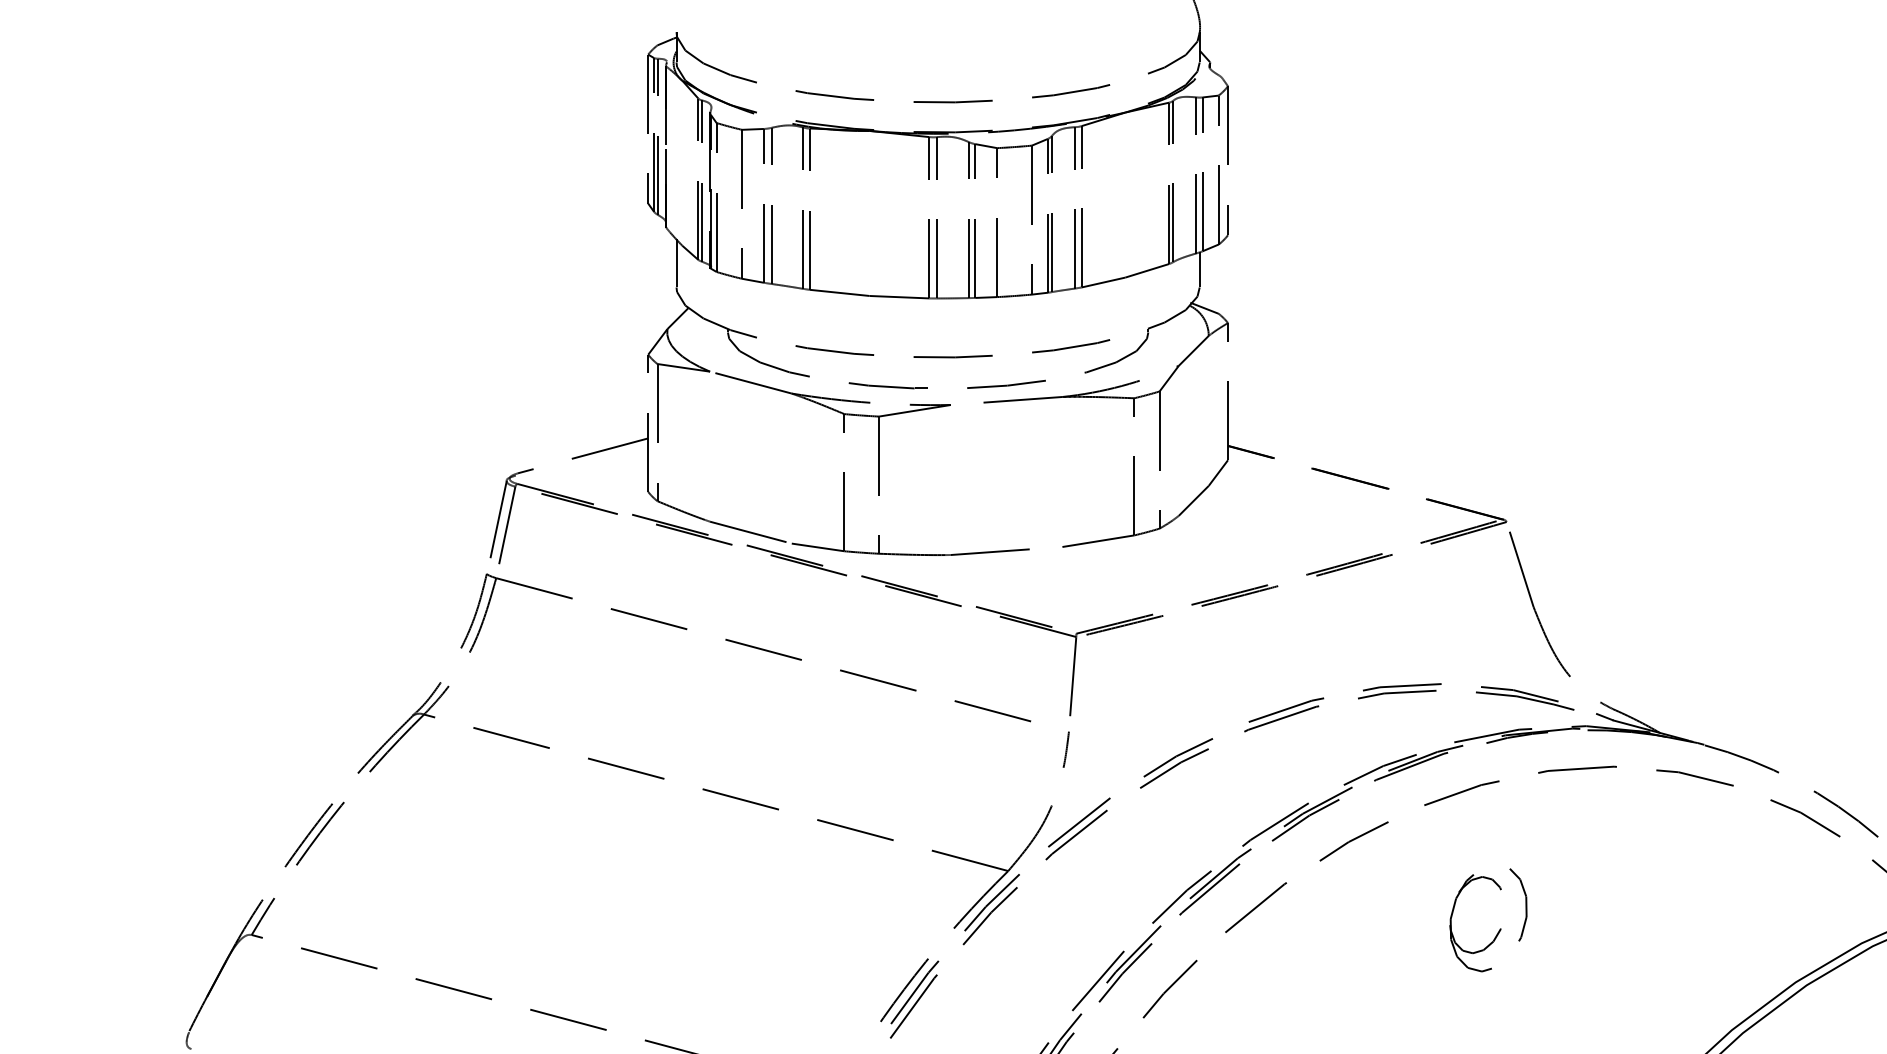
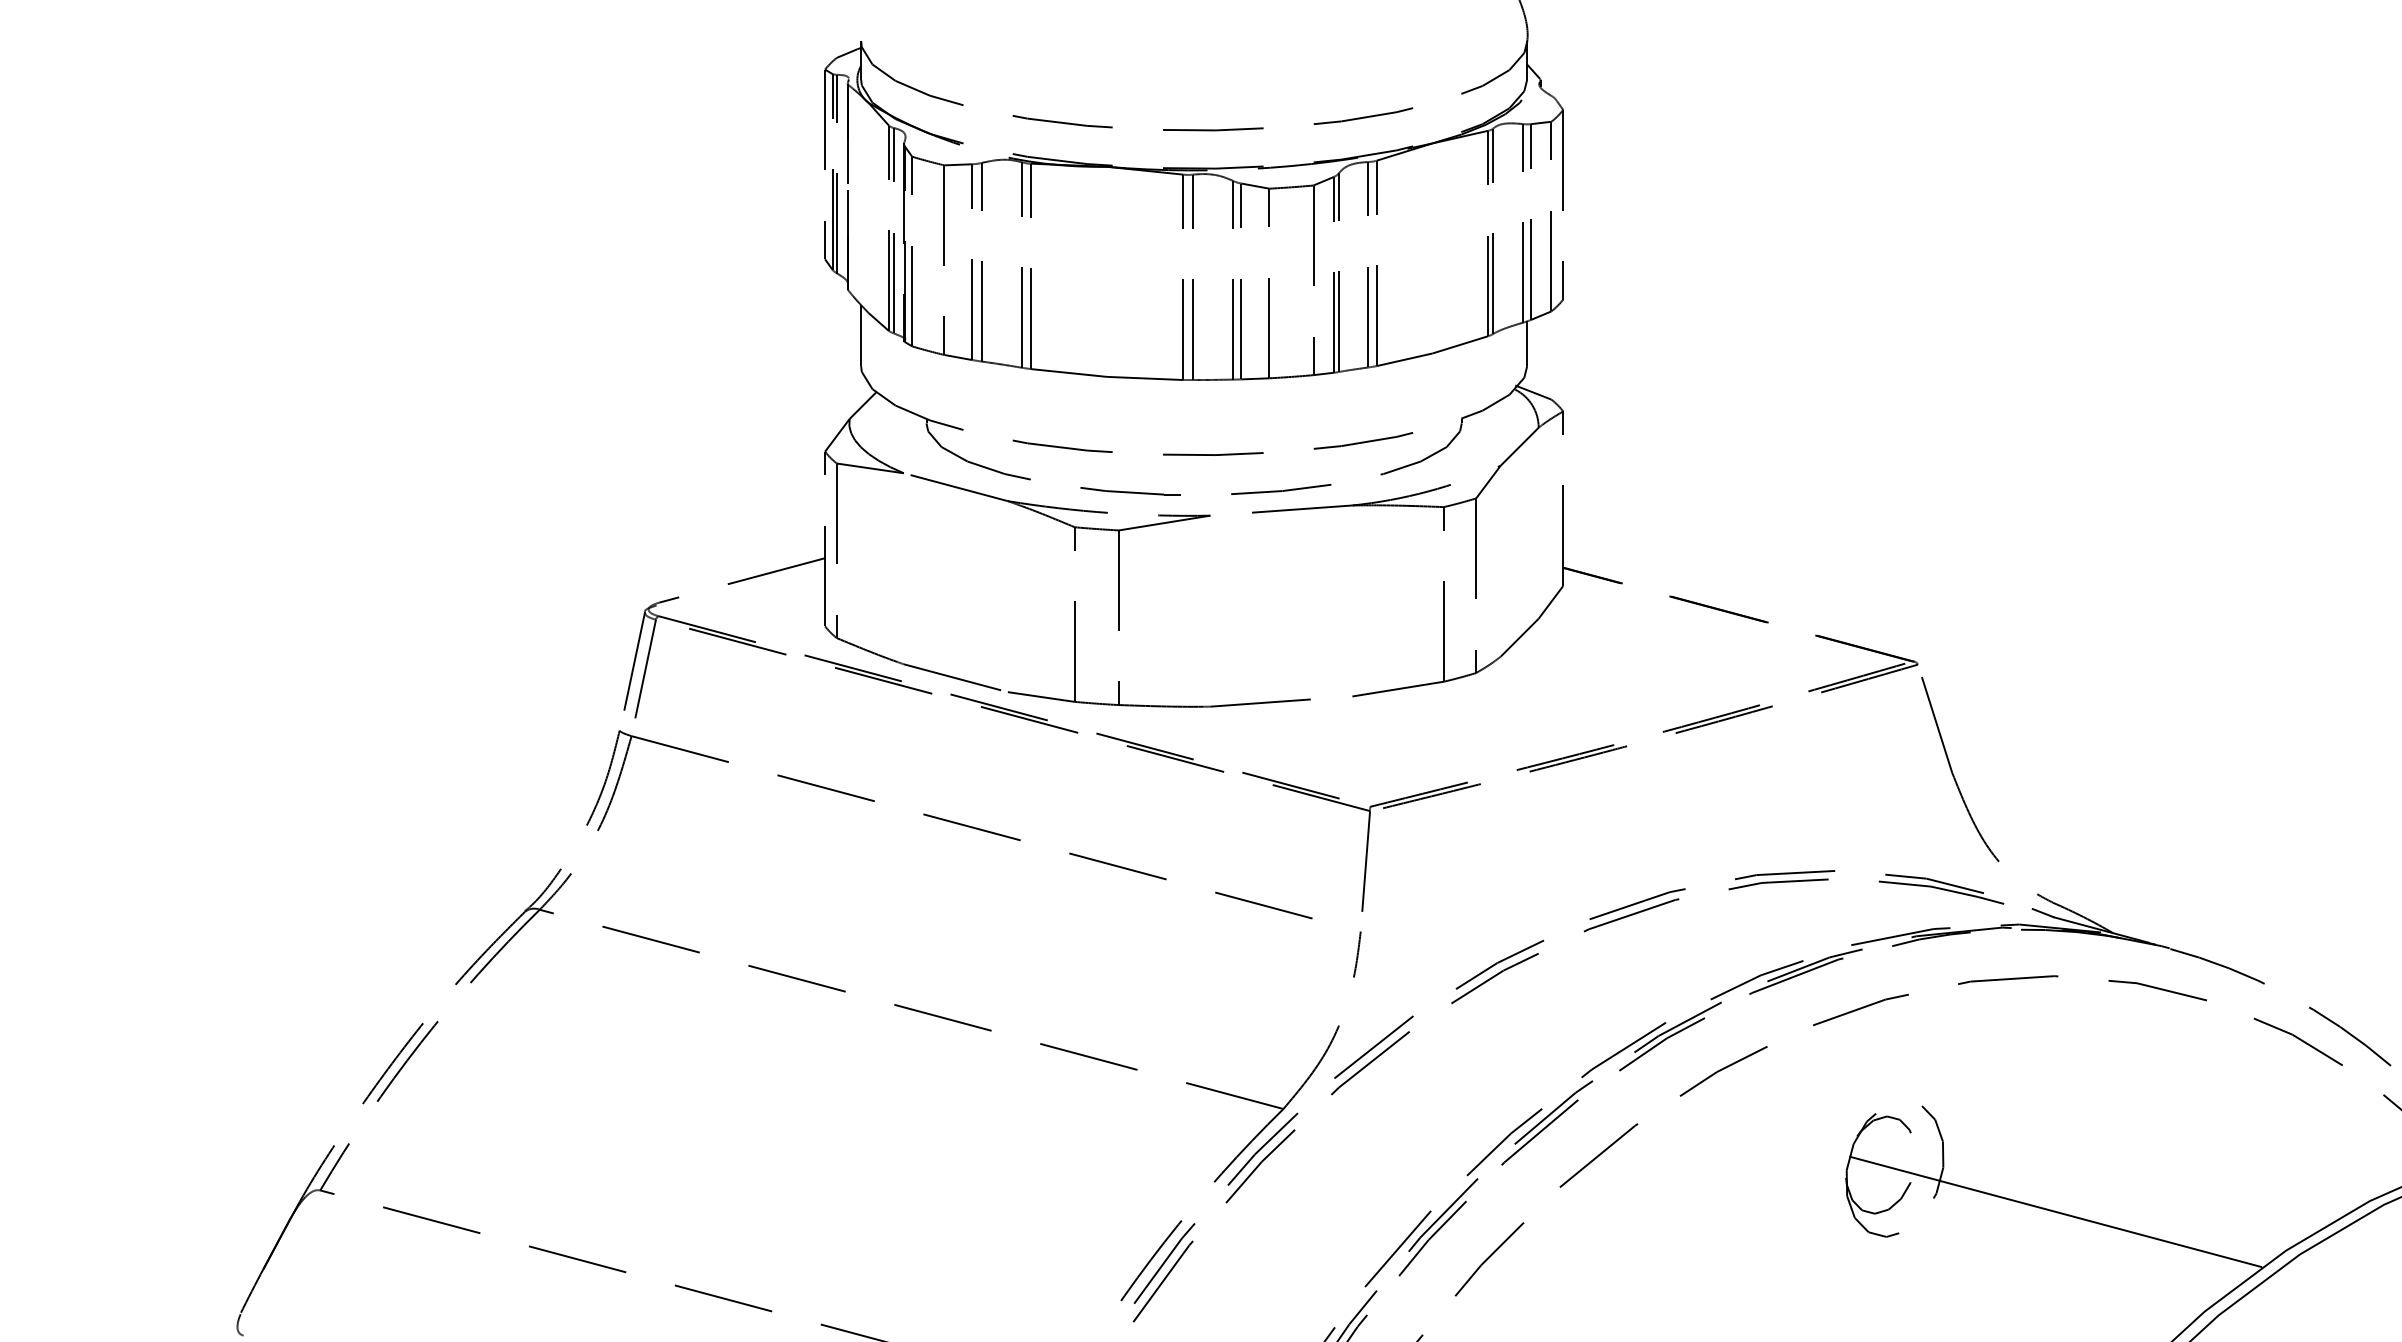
line: (1614, 951) -> (2055, 1211), added

